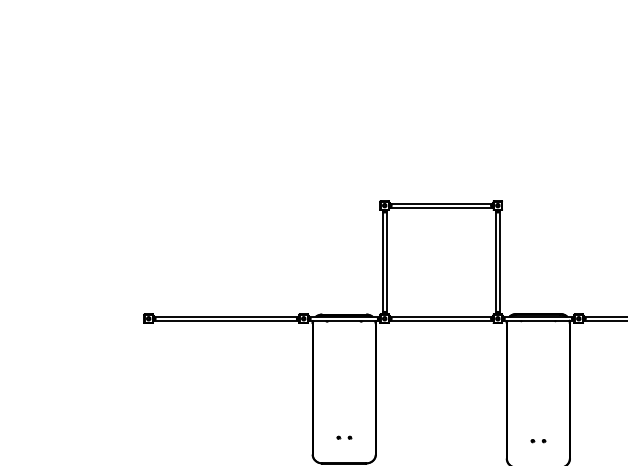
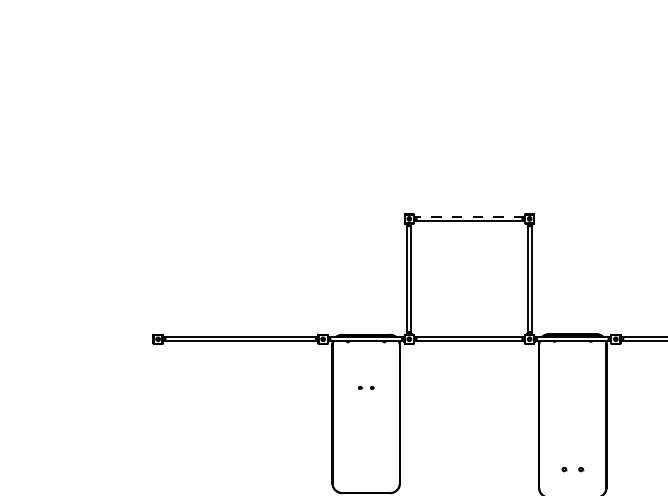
line: (440, 203) -> (468, 216), solid -> dashed
part: (344, 437) -> (366, 387), moved
part: (538, 441) -> (572, 469), size x1.4

